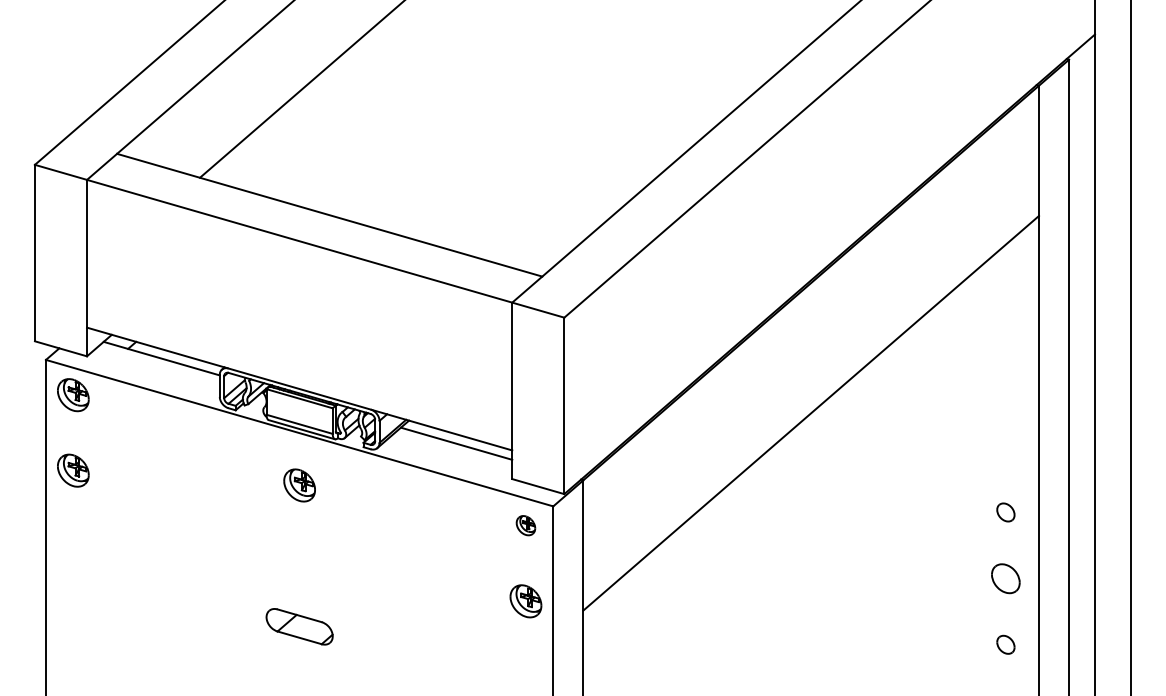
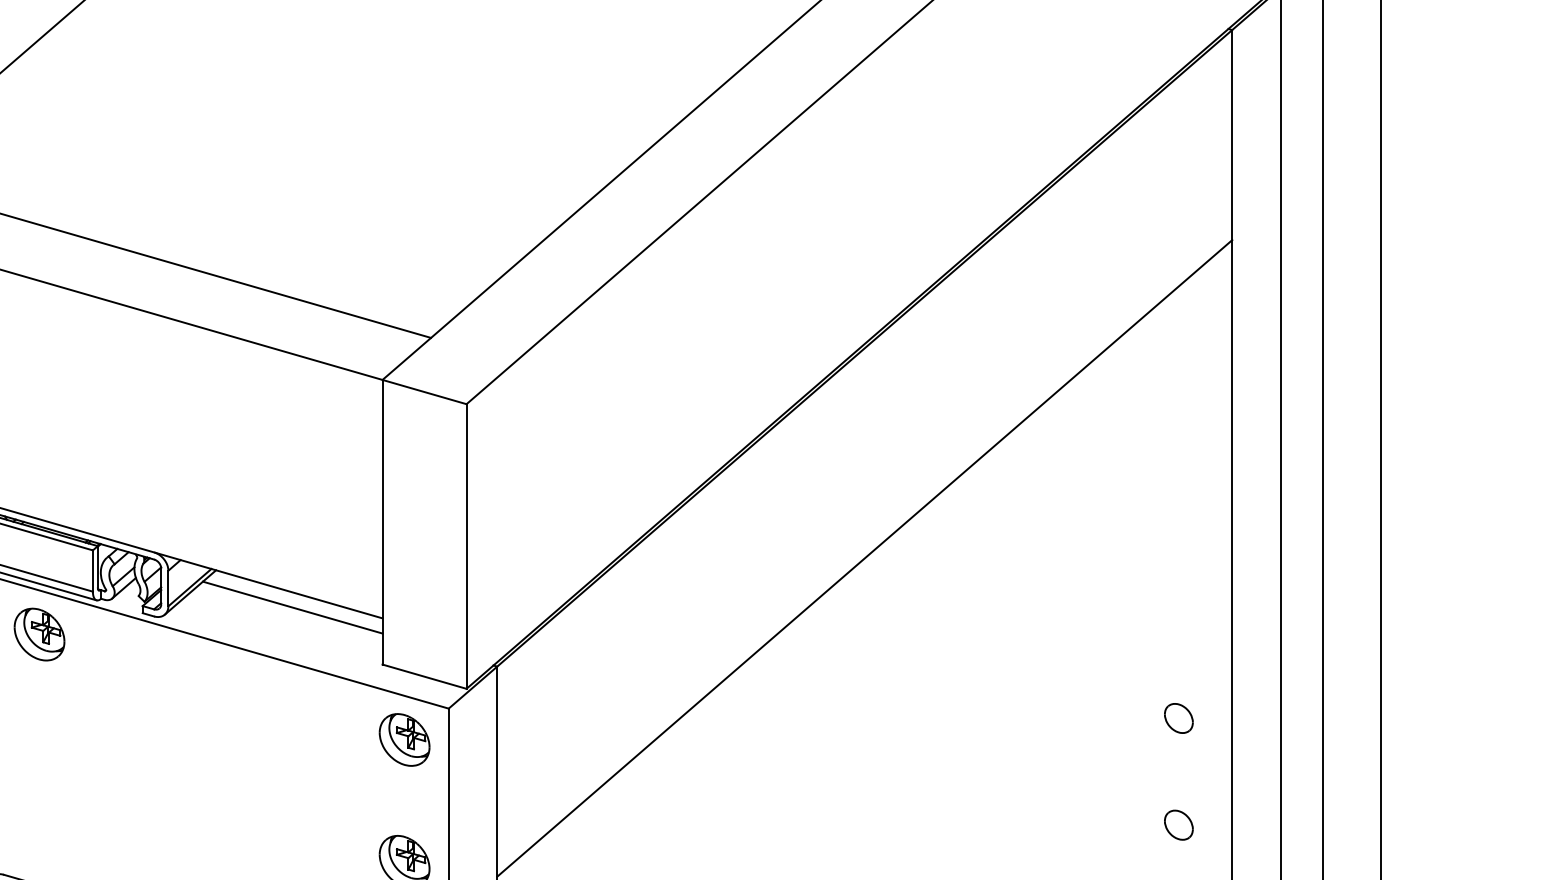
part: (299, 485) -> (39, 634), moved
part: (525, 525) -> (403, 739), size x1.67
part: (1005, 578) -> (1178, 824), size x0.62

